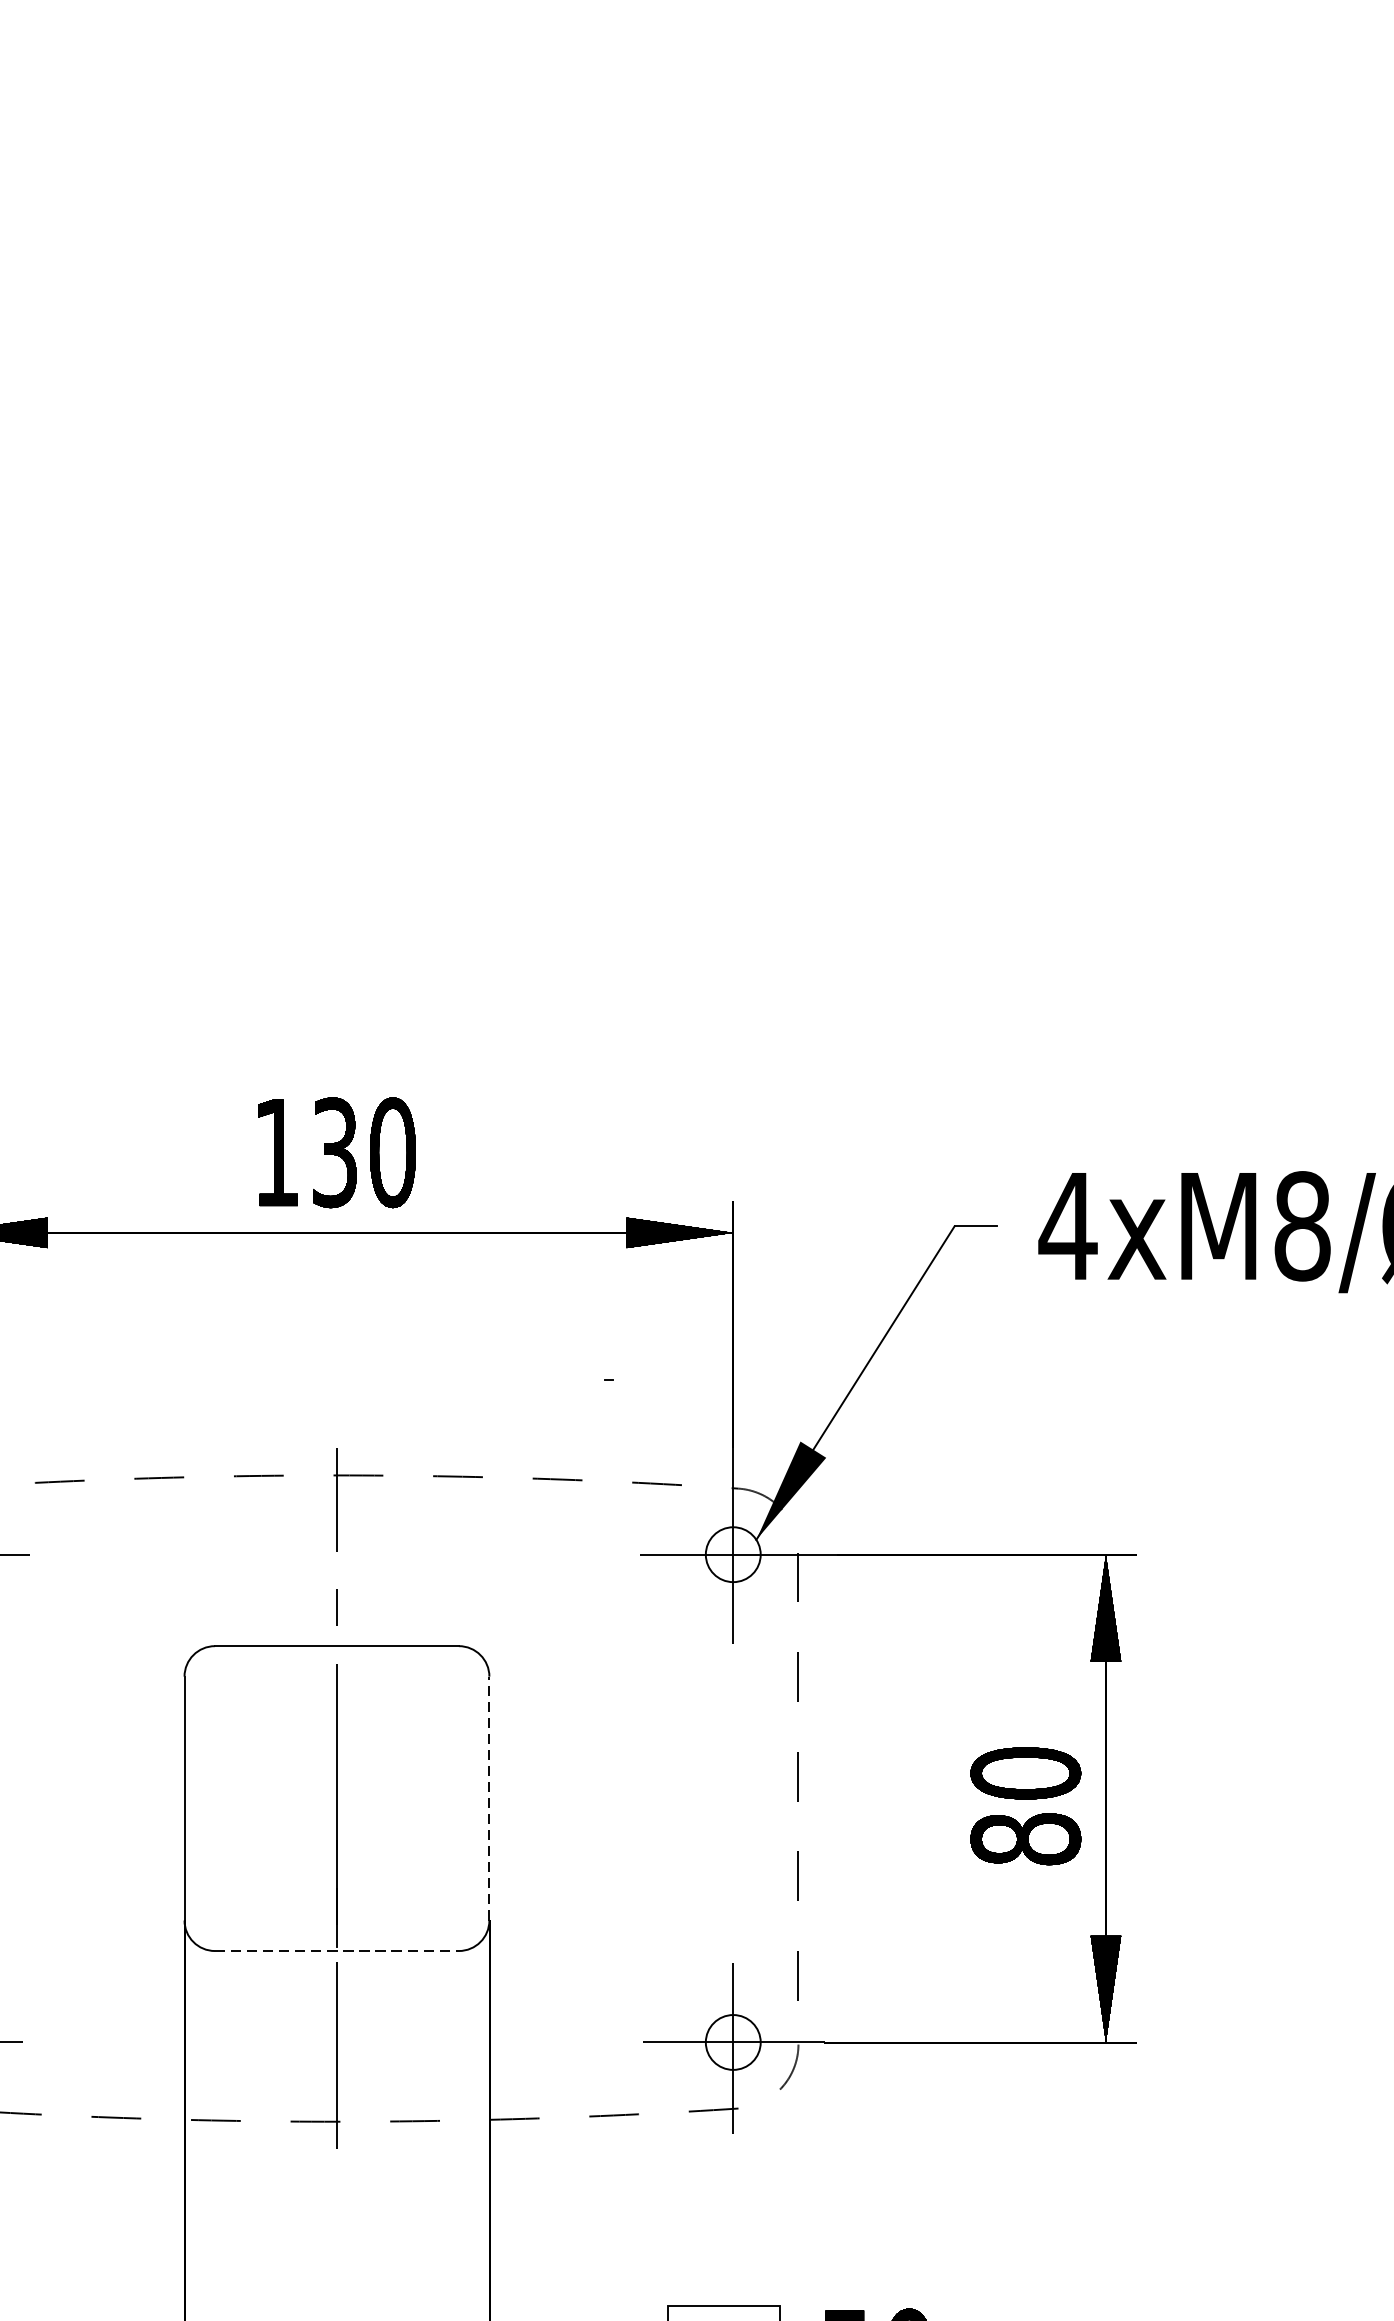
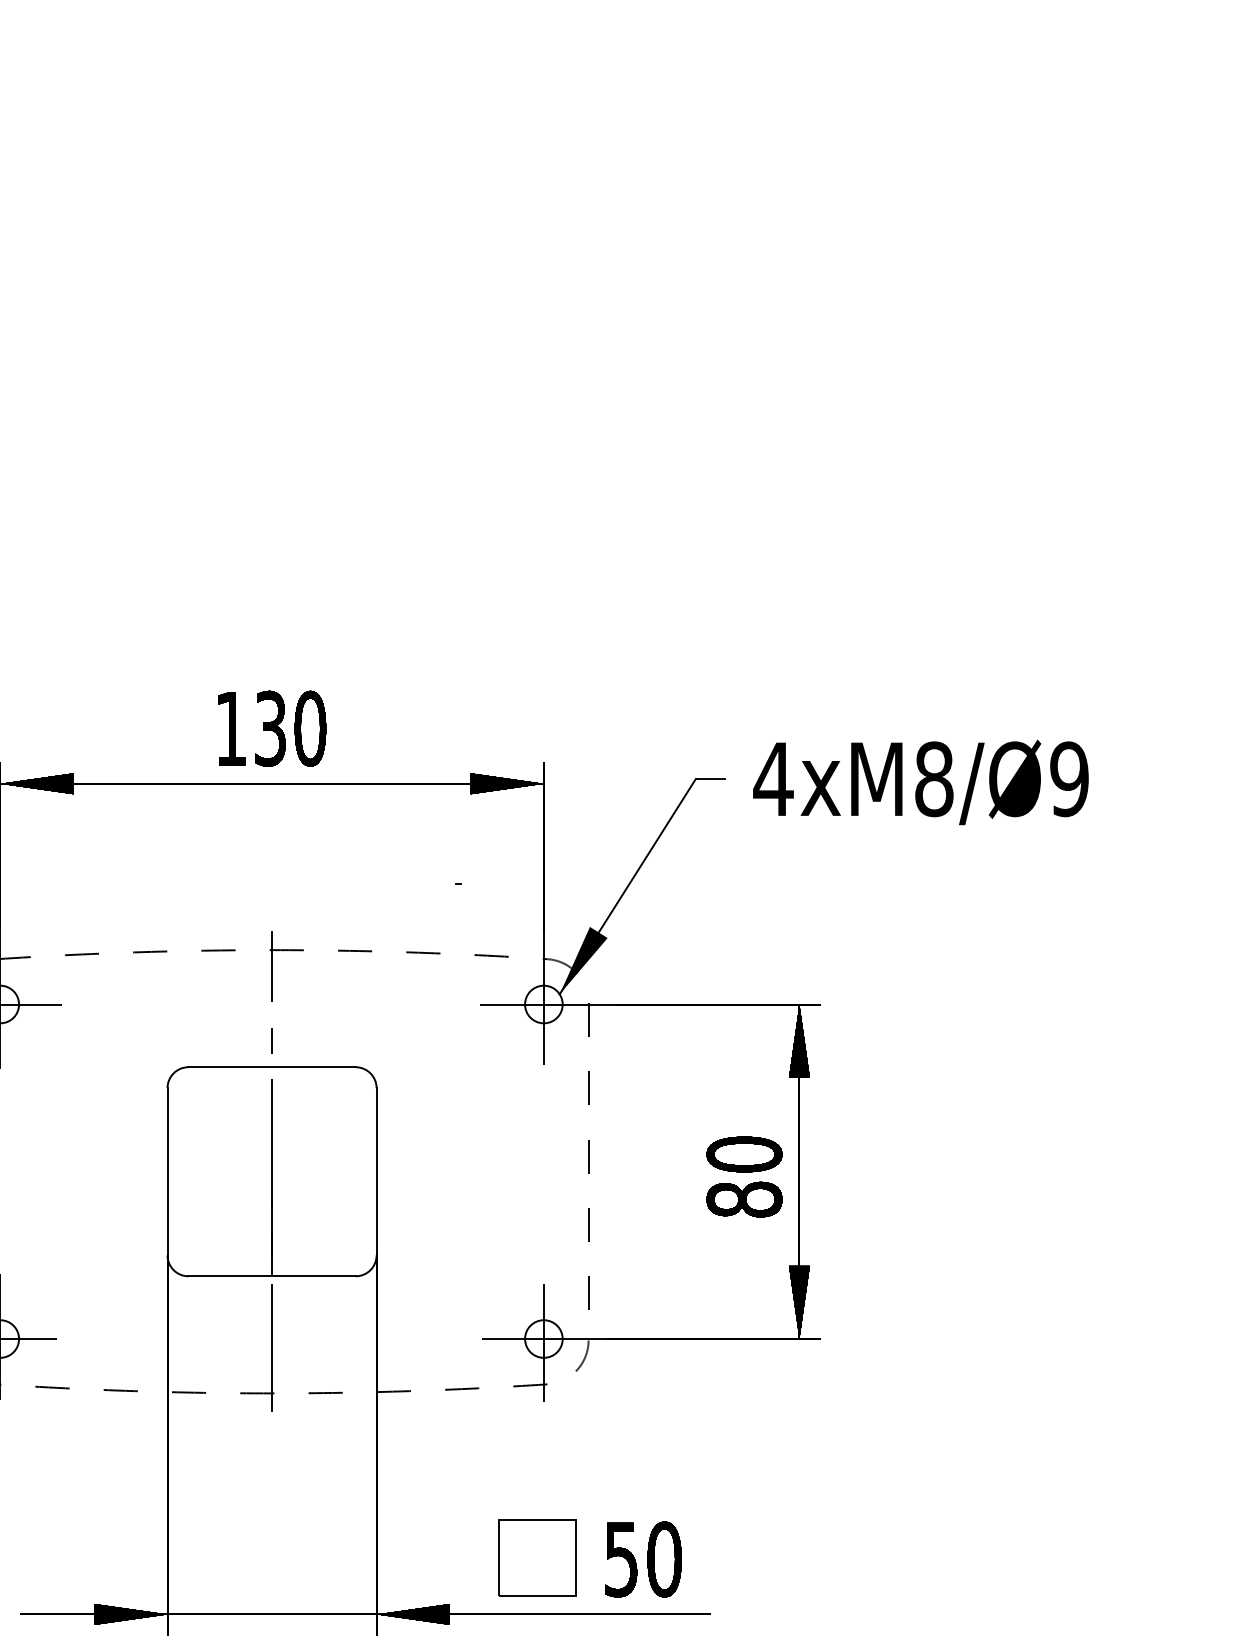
line: (489, 1798) -> (376, 1171), dashed -> solid
line: (337, 1951) -> (272, 1276), dashed -> solid

